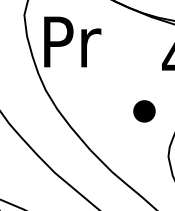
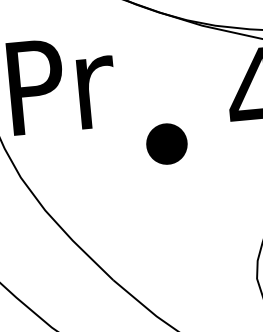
part: (144, 111) -> (167, 144), moved

